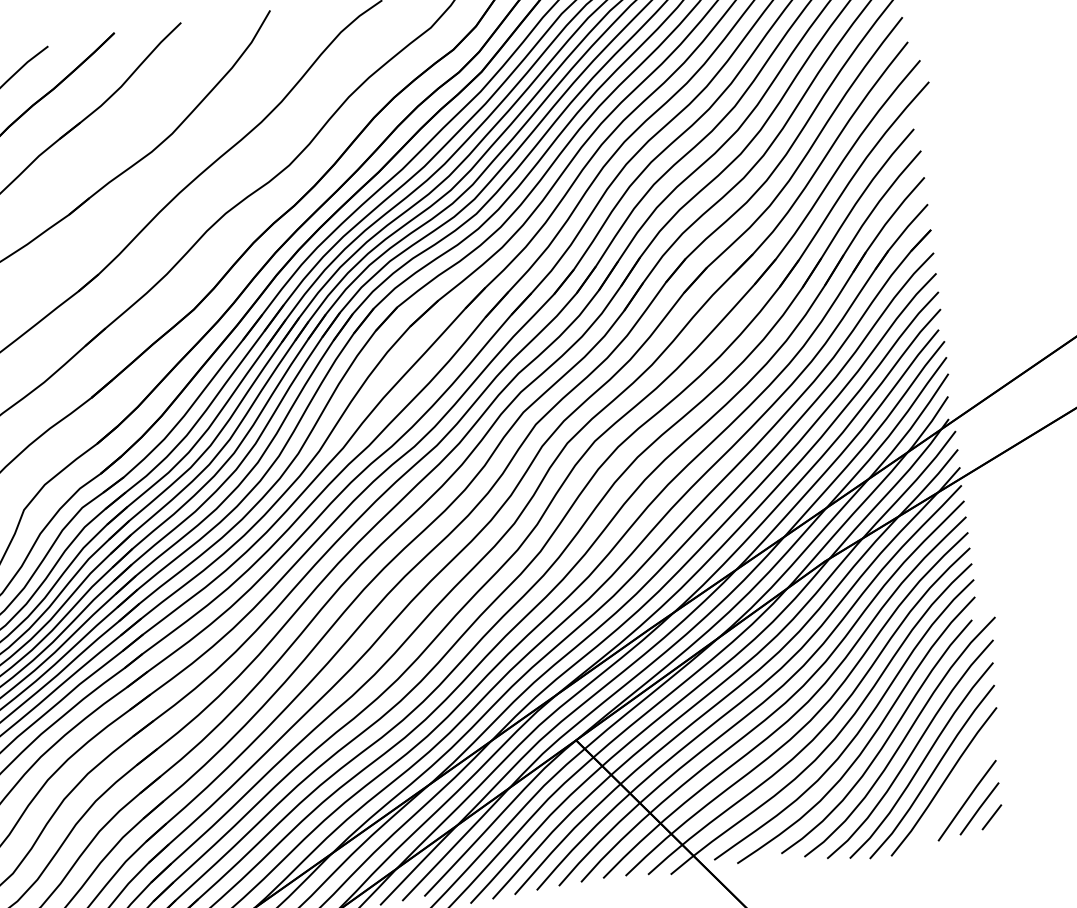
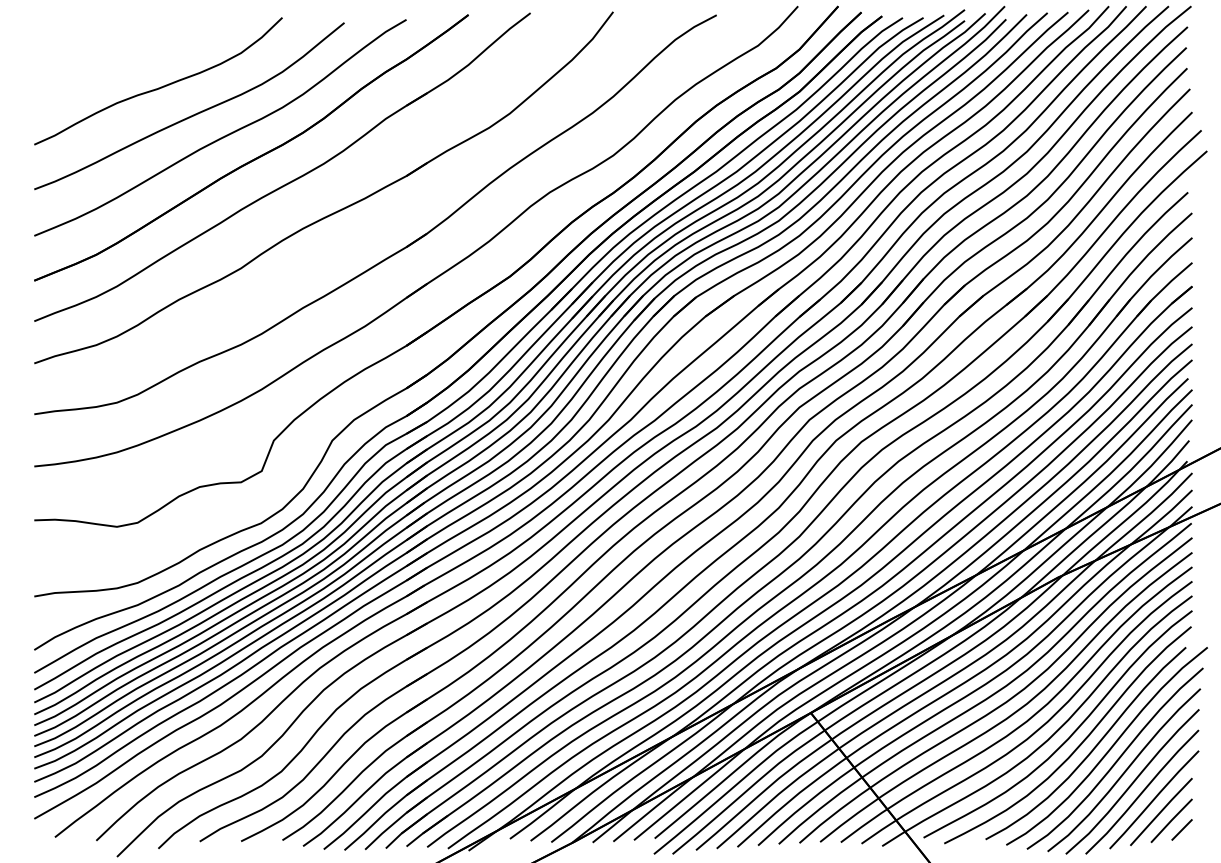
line: (958, 788) -> (1154, 799), added

